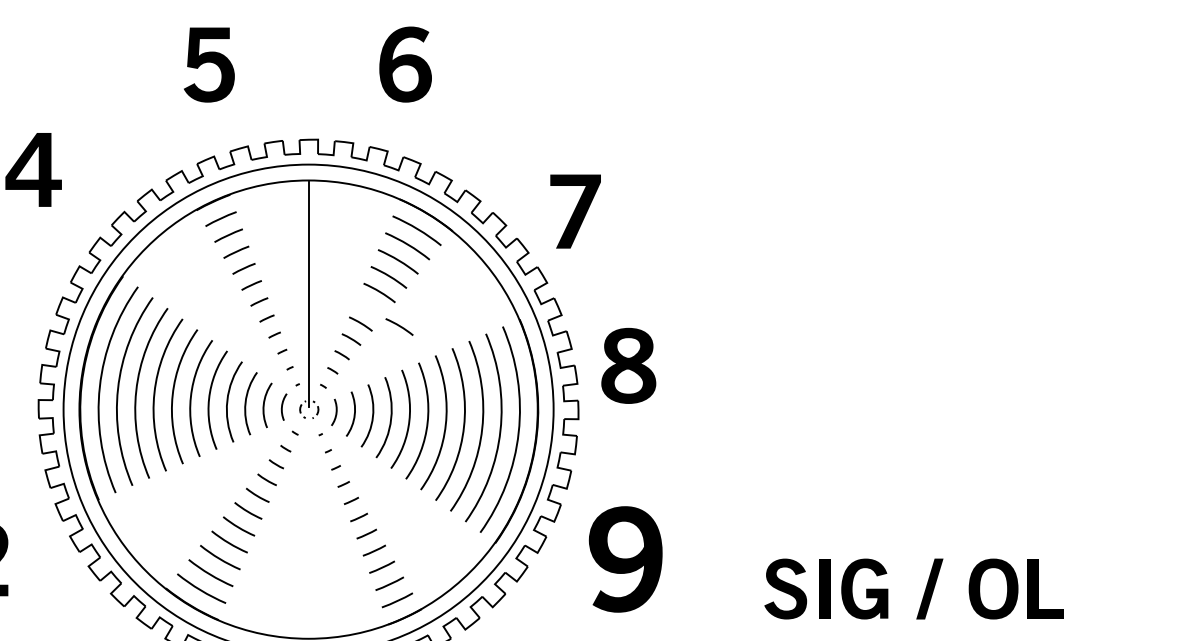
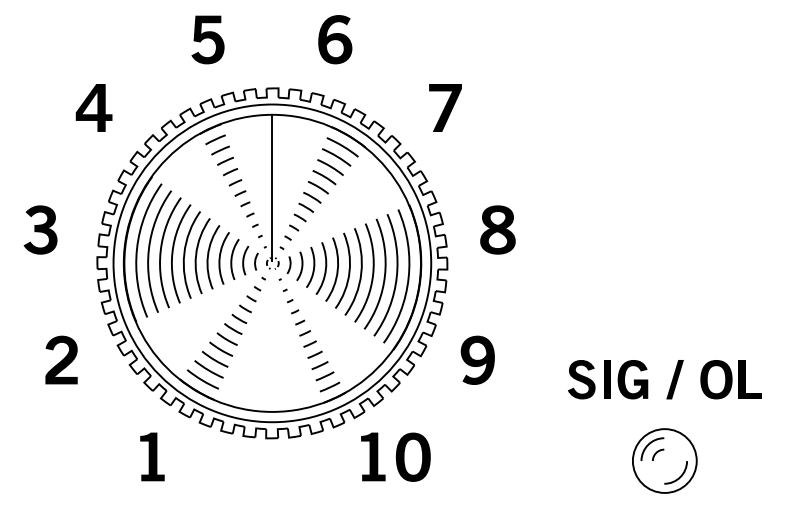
part: (575, 210) -> (445, 107), moved
line: (399, 326) -> (312, 197), moved
part: (628, 365) -> (497, 229), moved
part: (624, 557) -> (477, 359), size x0.71

